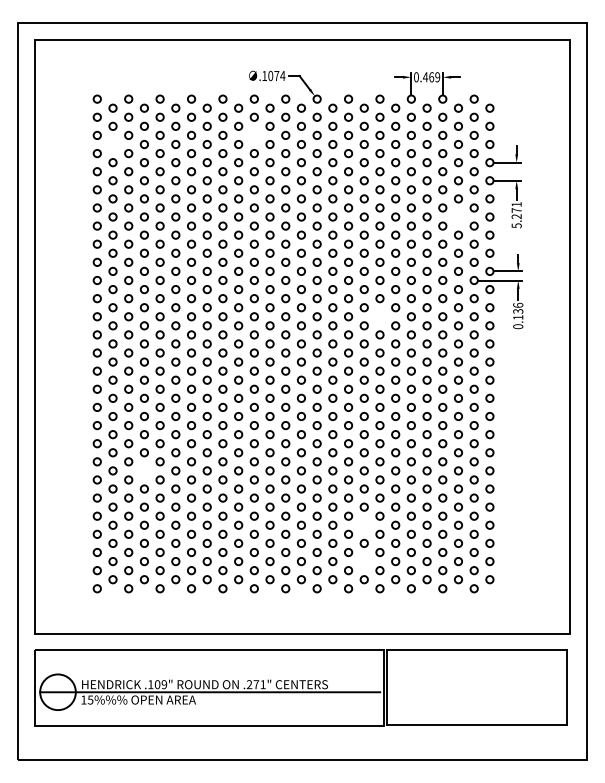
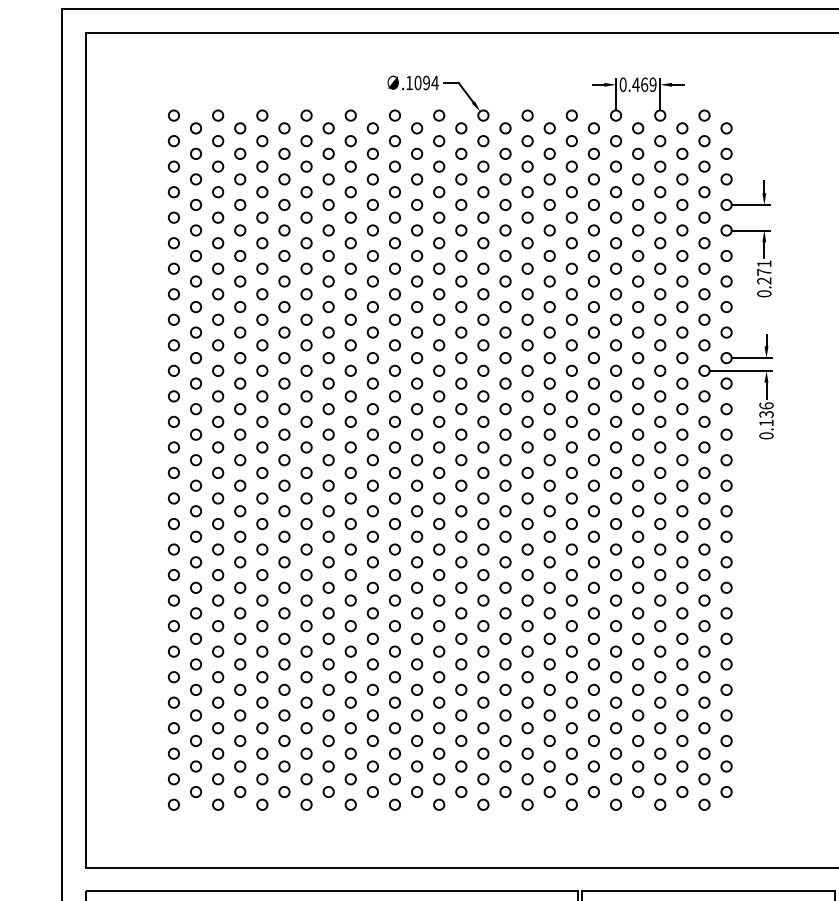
text: (276, 75) -> (426, 82), .1074 -> .1094
circle: (253, 134) -> (393, 165), added
circle: (112, 144) -> (195, 179), added
circle: (458, 216) -> (682, 280), added
text: (516, 225) -> (764, 293), 5.271 -> 0.271
circle: (379, 316) -> (571, 421), added
circle: (143, 470) -> (238, 638), added
circle: (363, 524) -> (548, 714), added
circle: (363, 561) -> (548, 766), added

